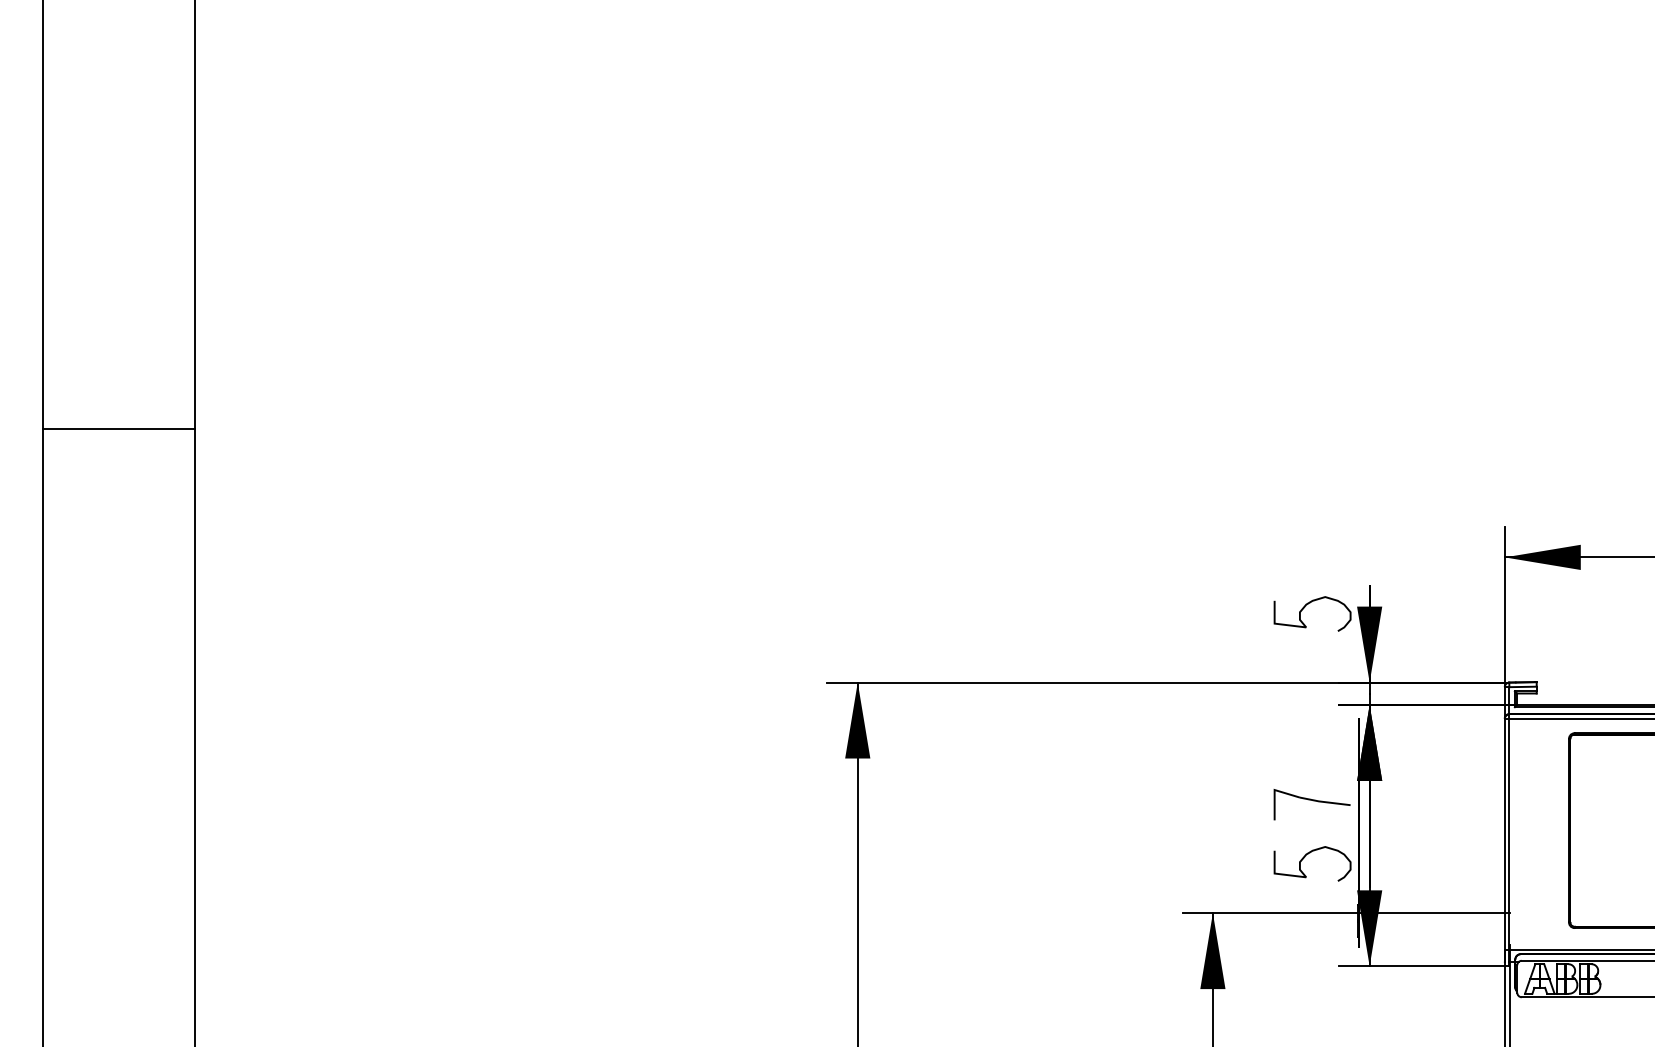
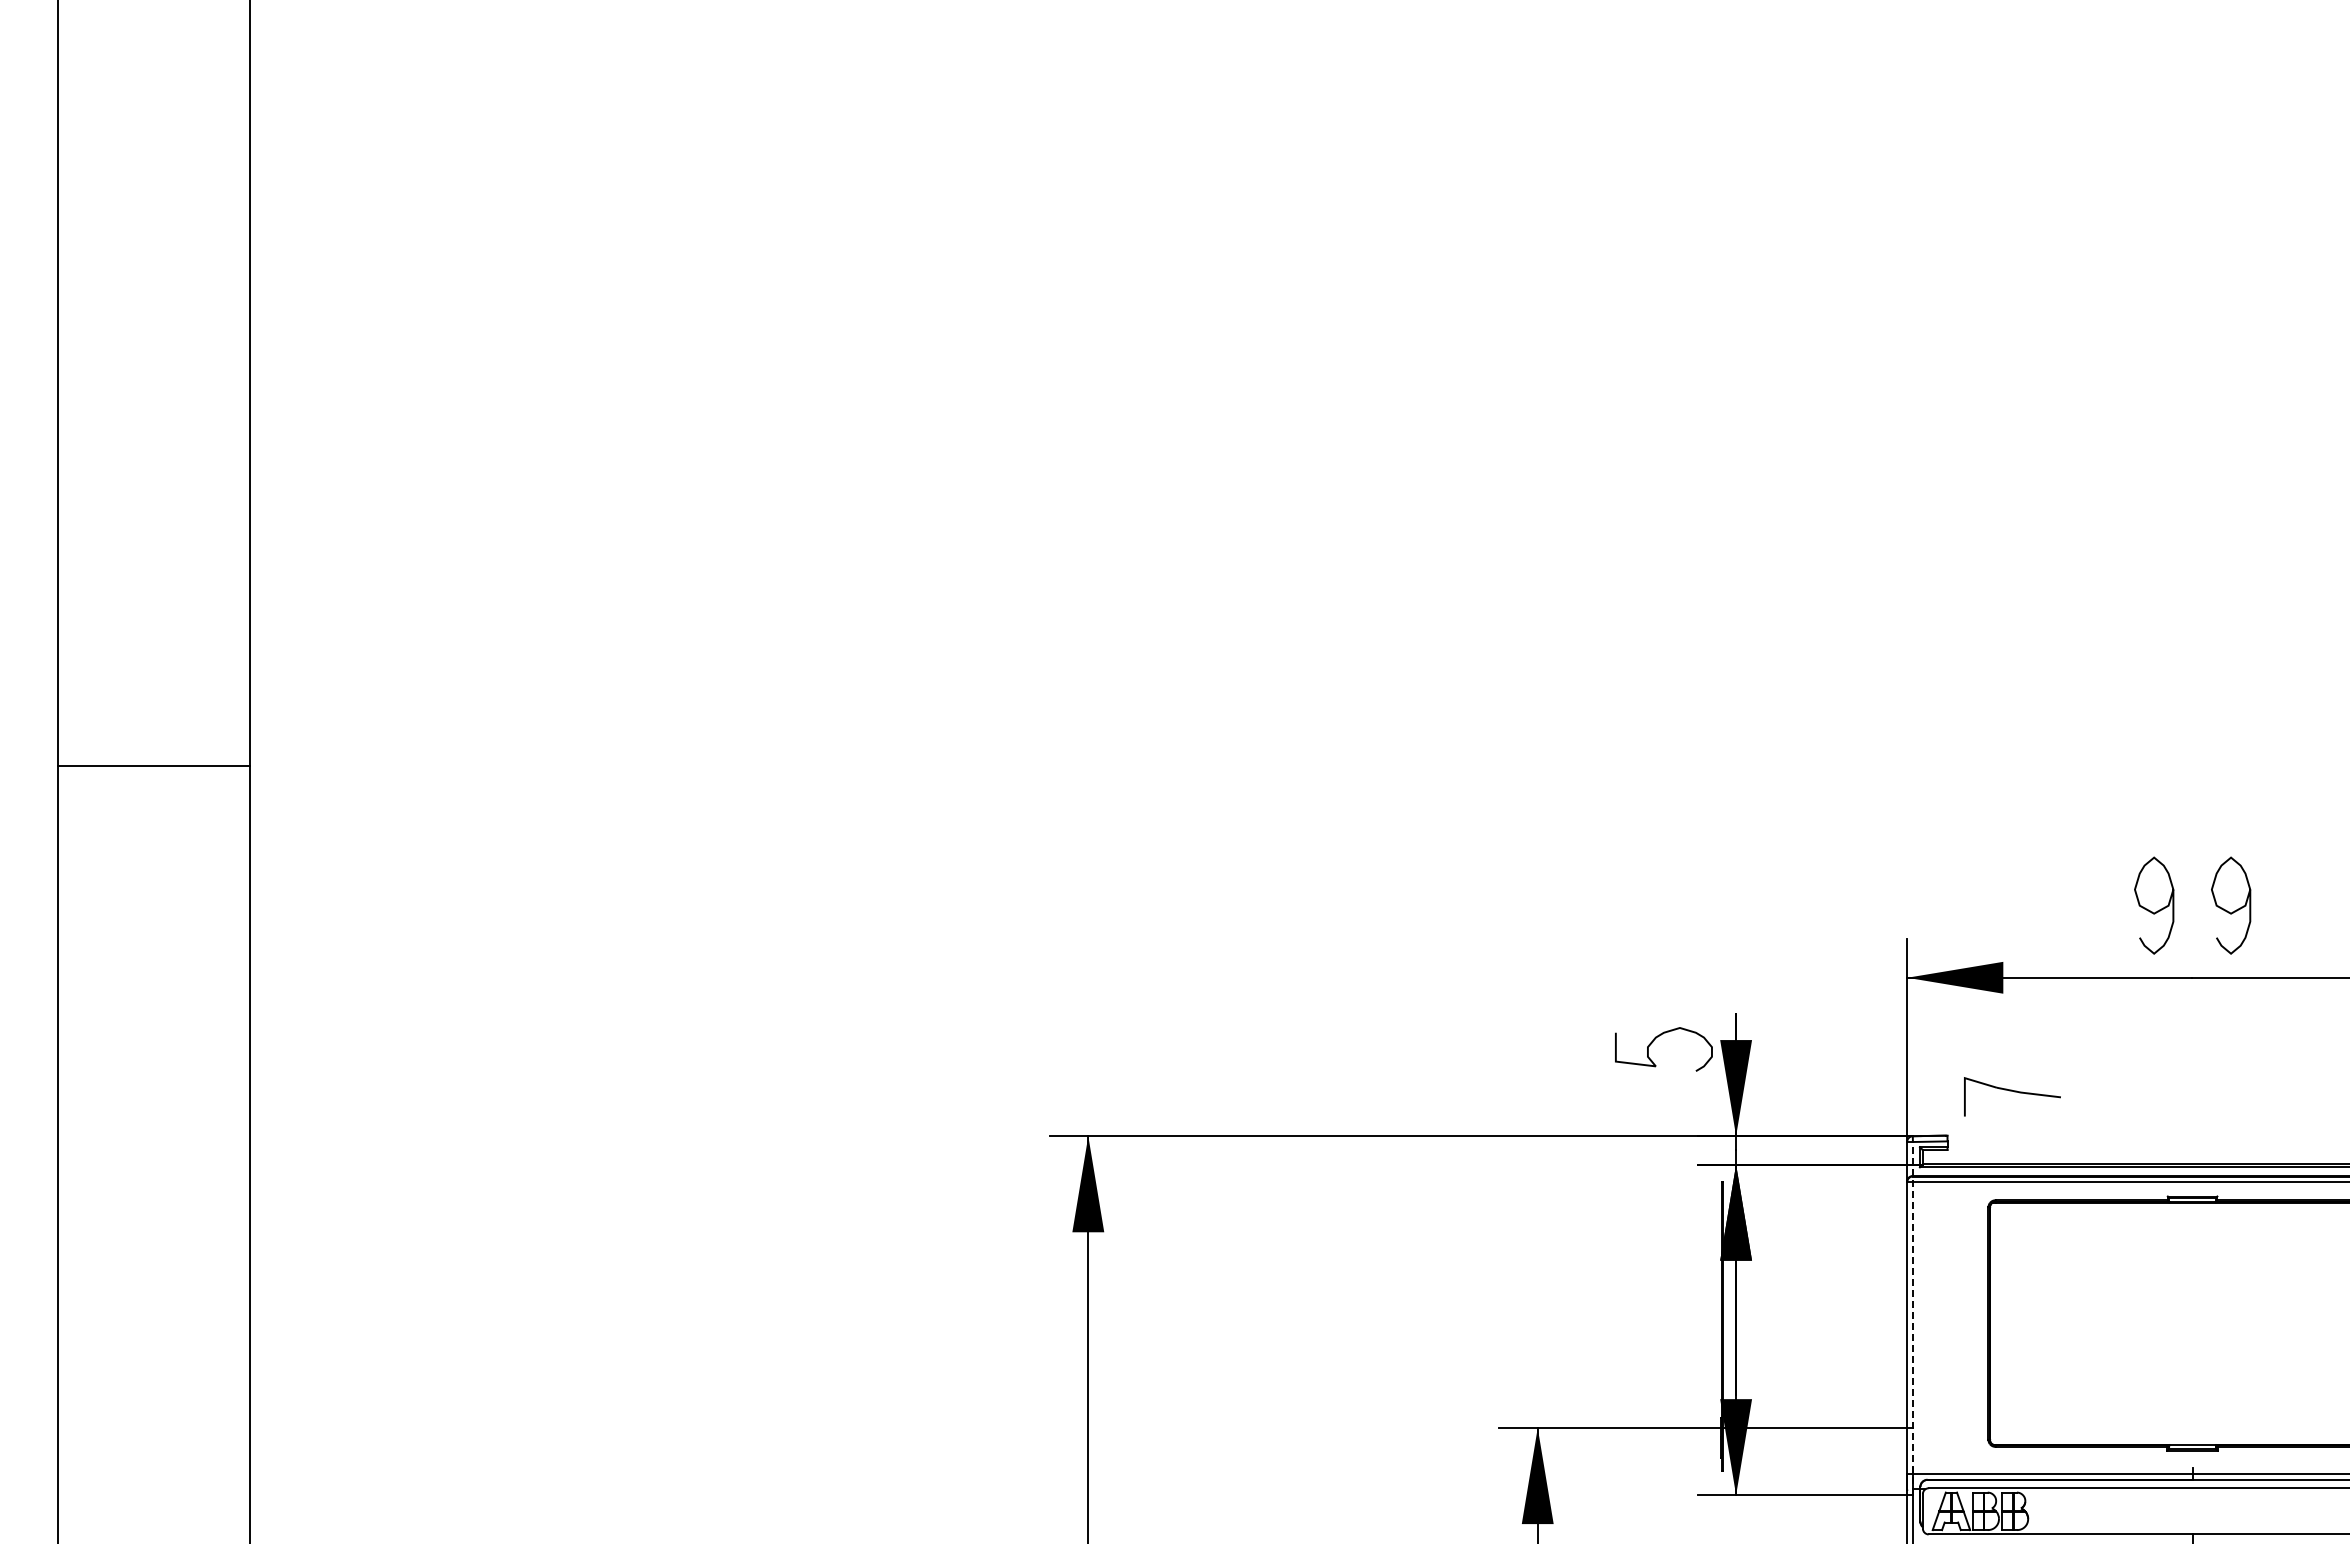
line: (119, 429) -> (153, 765), moved
part: (1312, 804) -> (2012, 1096), moved
line: (1509, 826) -> (1912, 1318), solid -> dashed
curve: (1305, 857) -> (1654, 1357), removed

